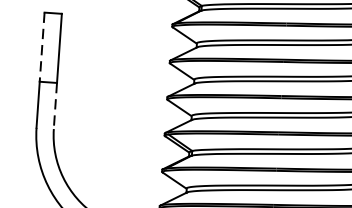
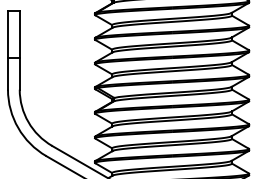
line: (41, 48) -> (7, 35), dashed -> solid
line: (55, 106) -> (19, 74), dashed -> solid

